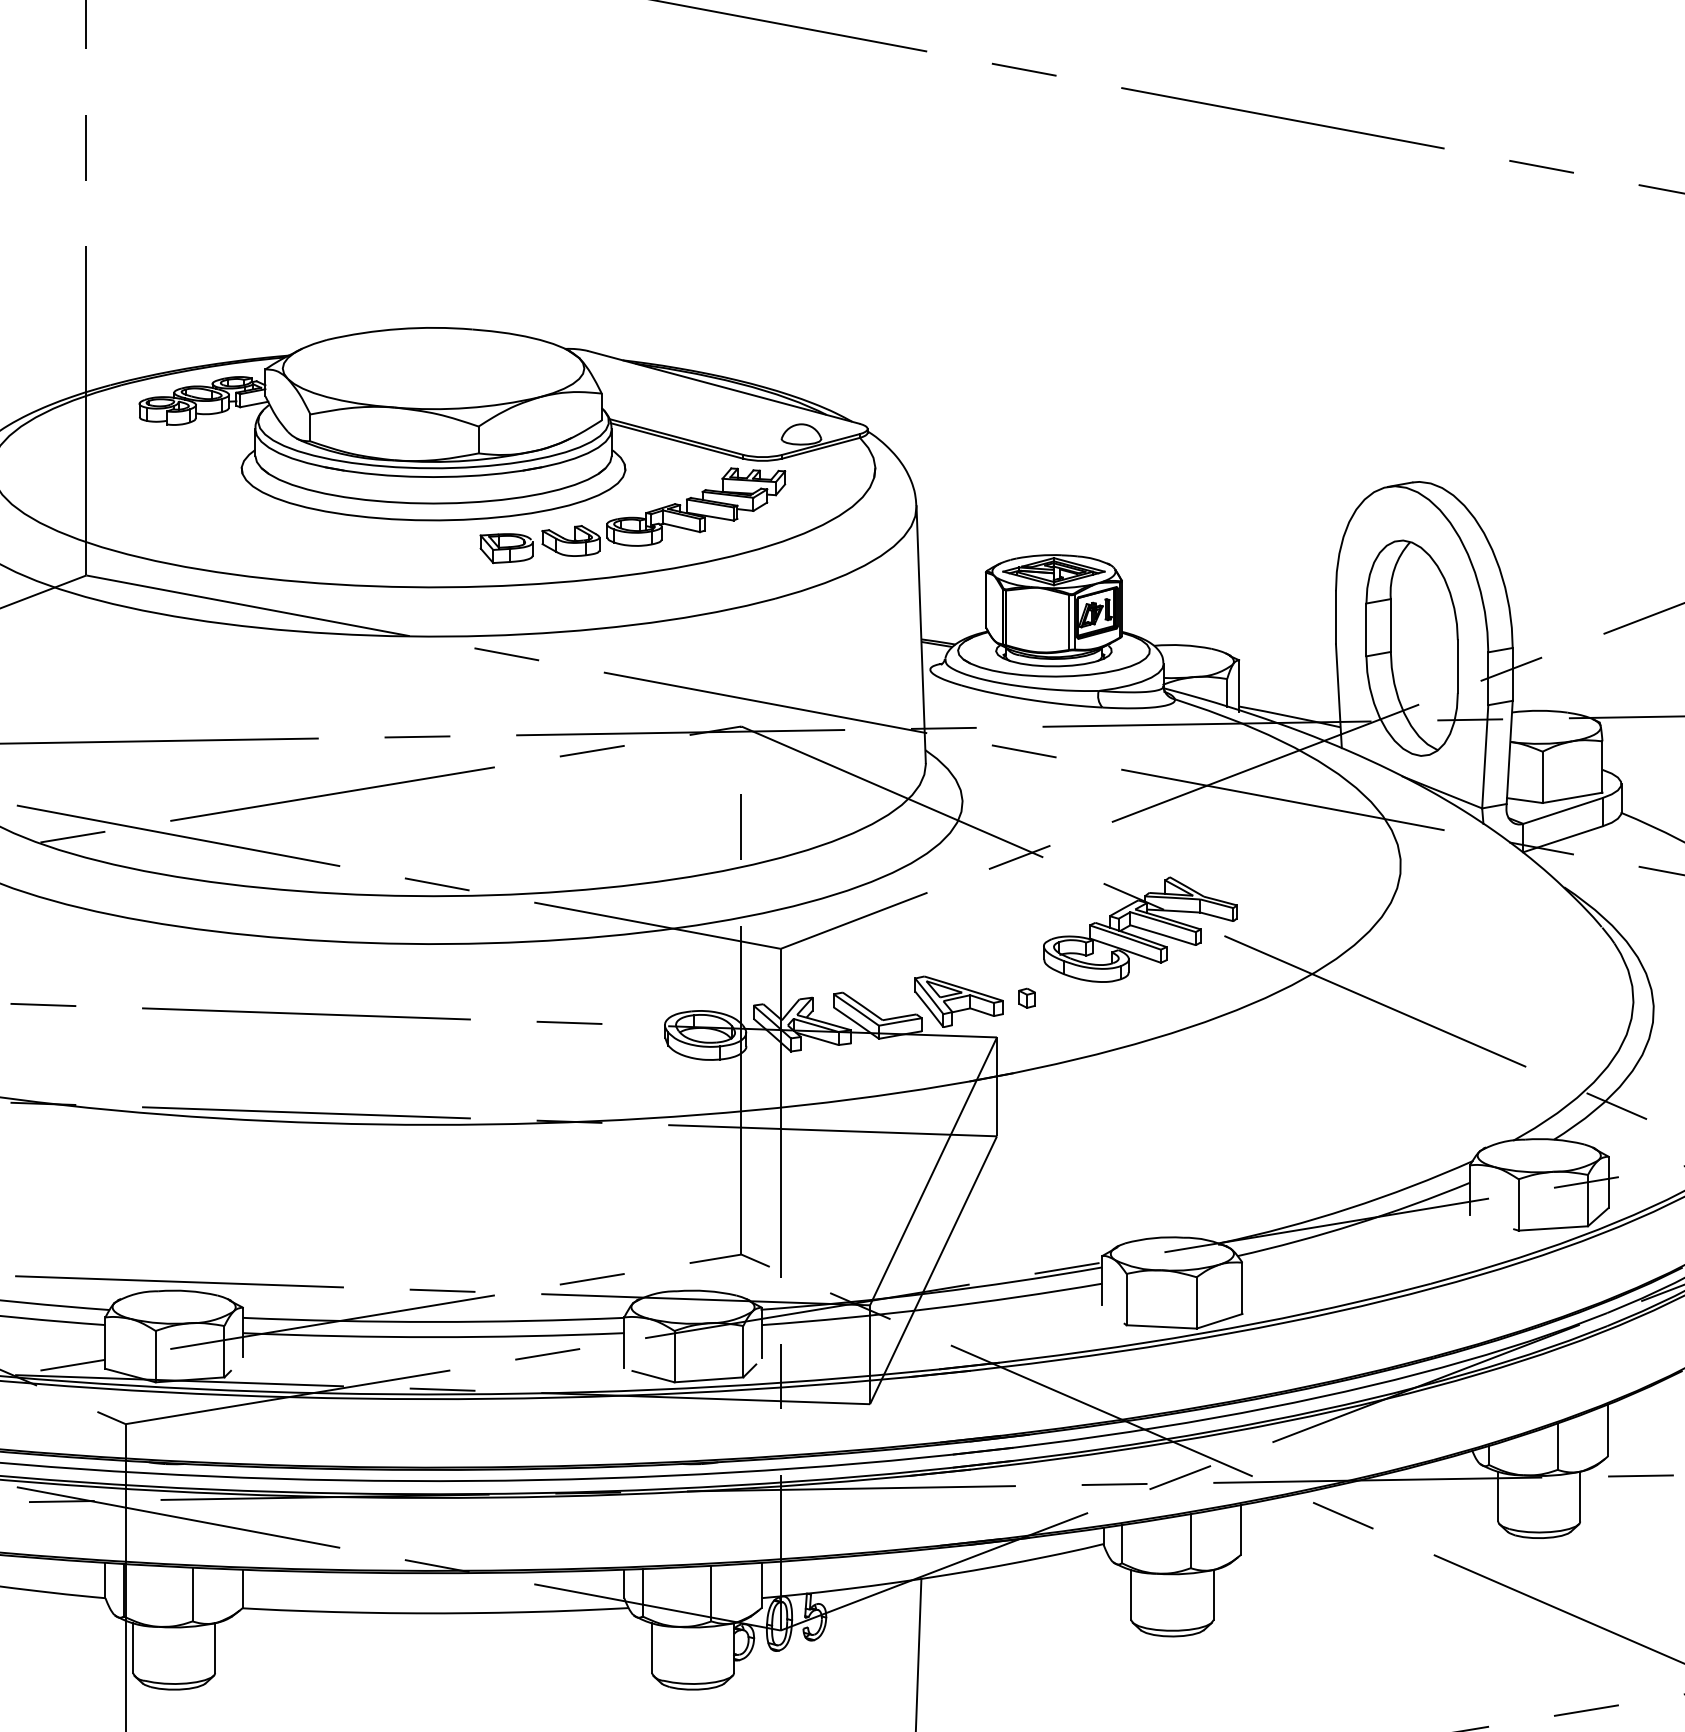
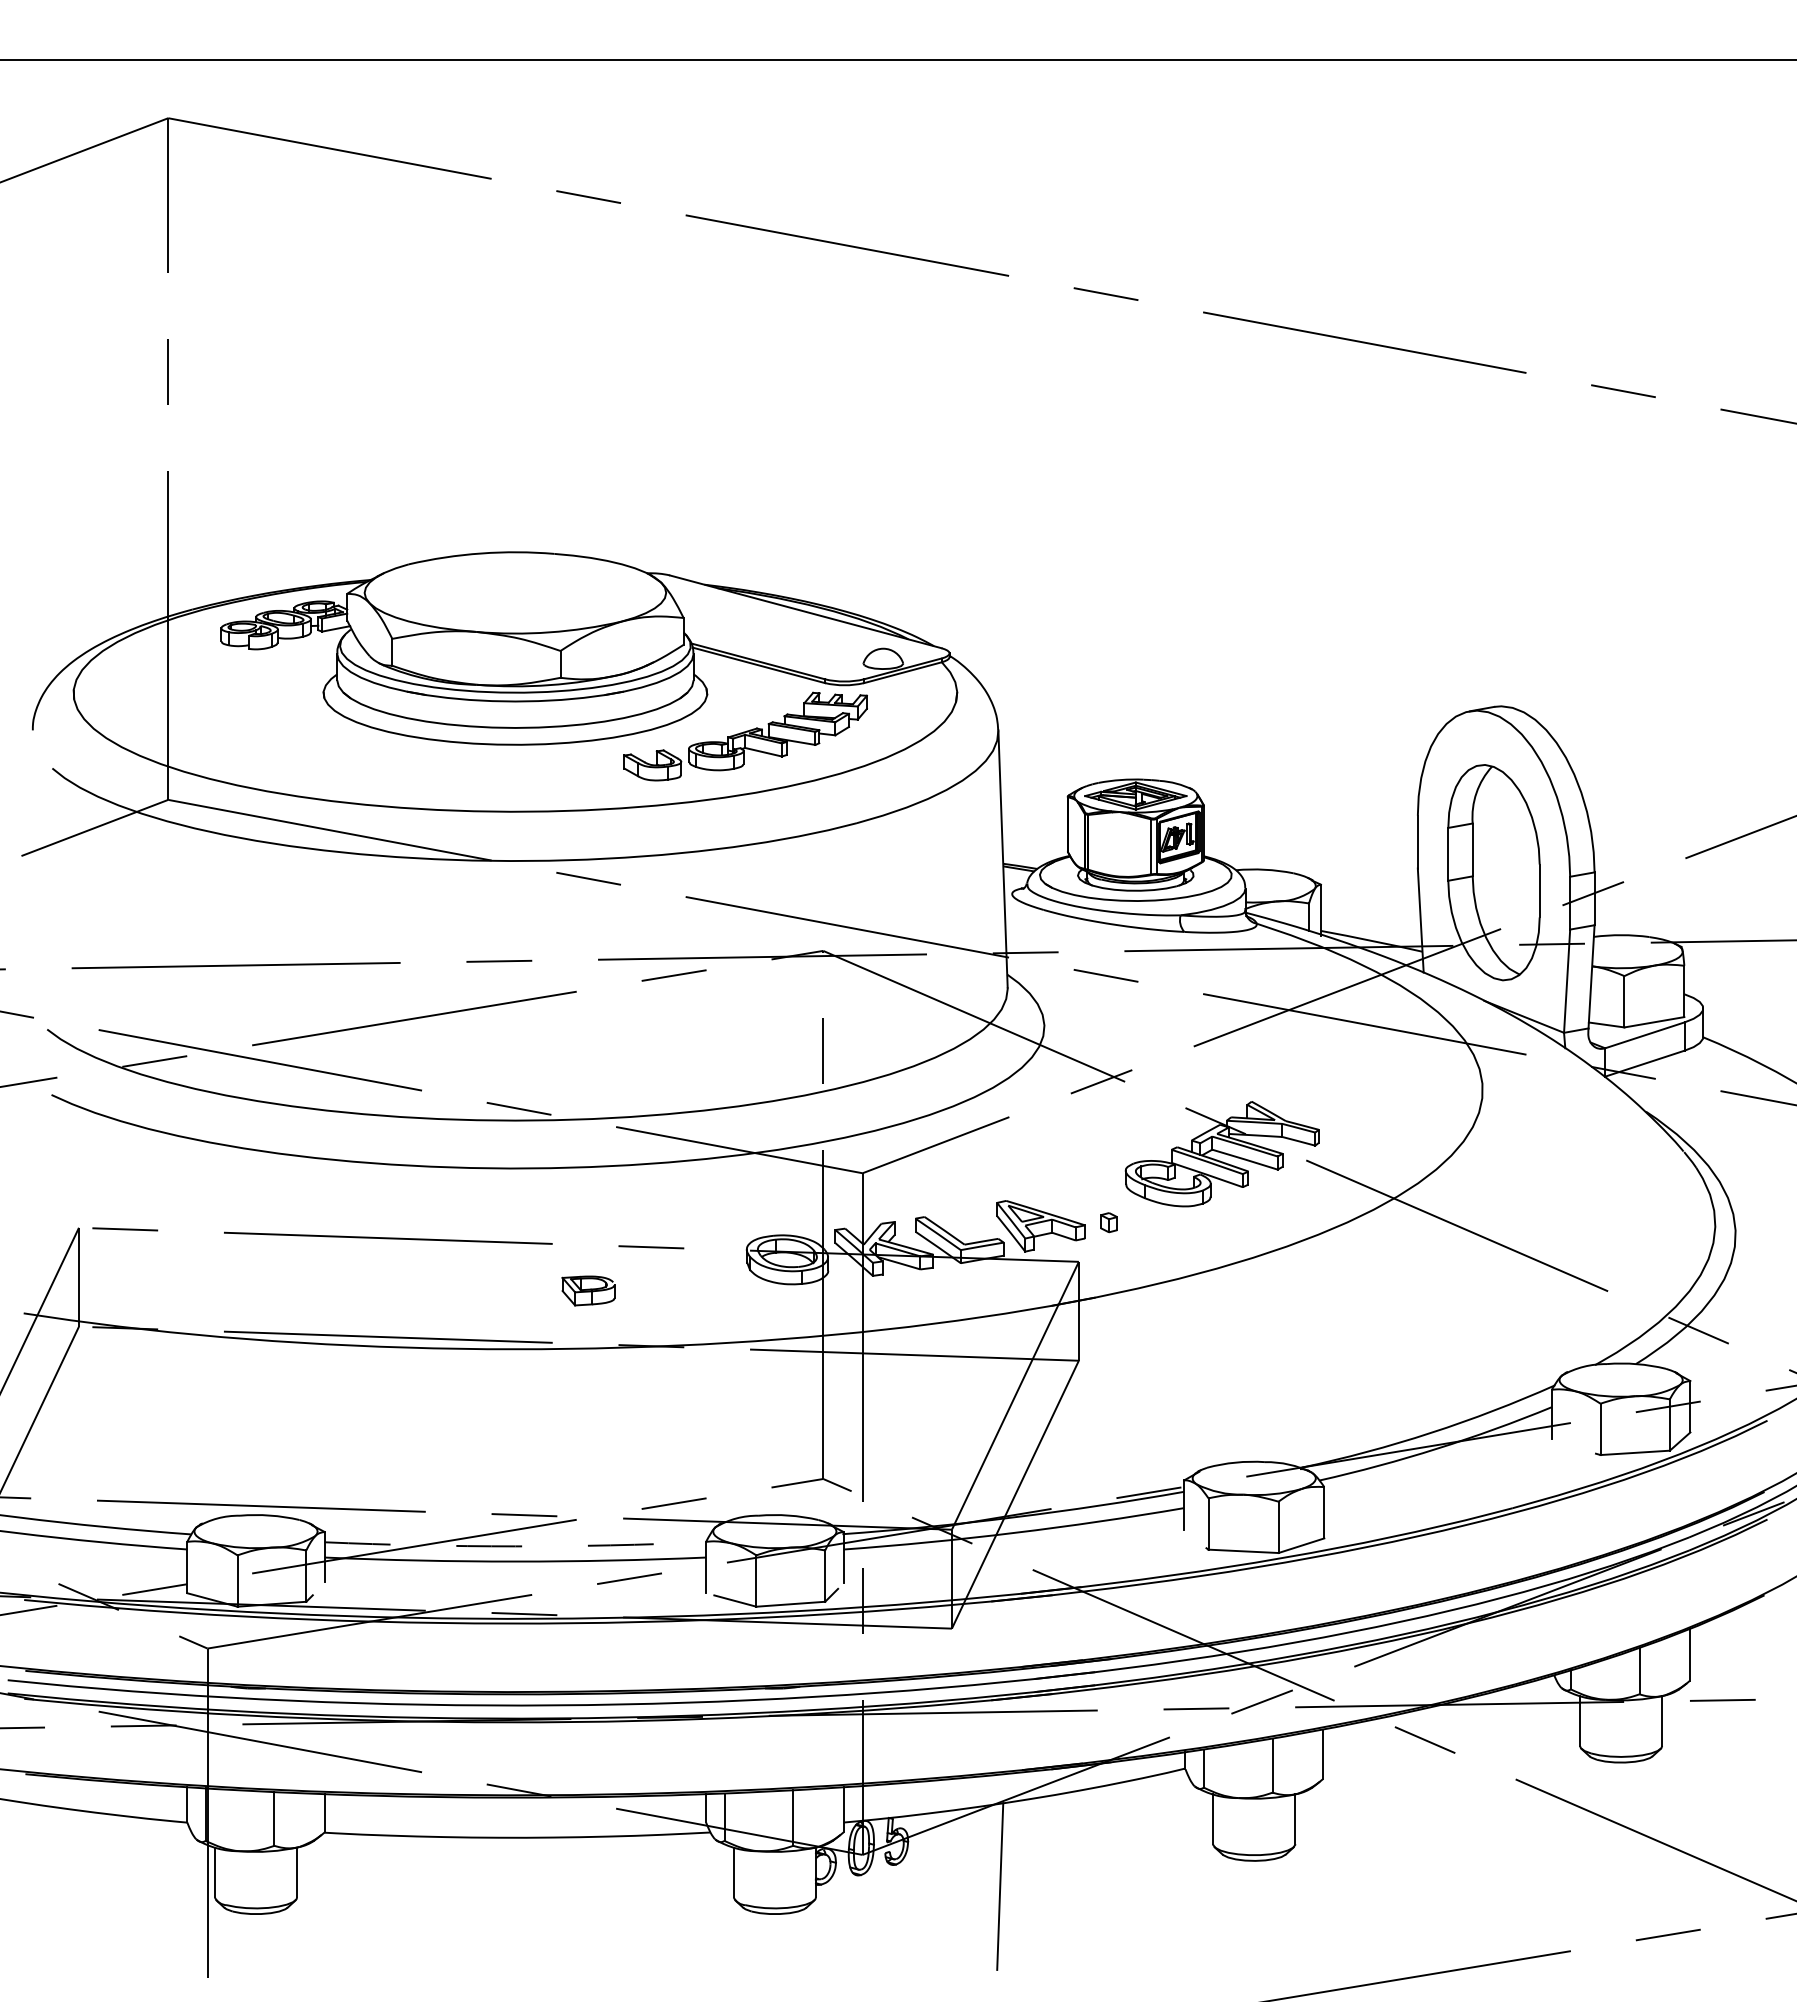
part: (506, 548) -> (588, 1290), moved
arc: (433, 1322) -> (515, 1546), solid -> dashed

